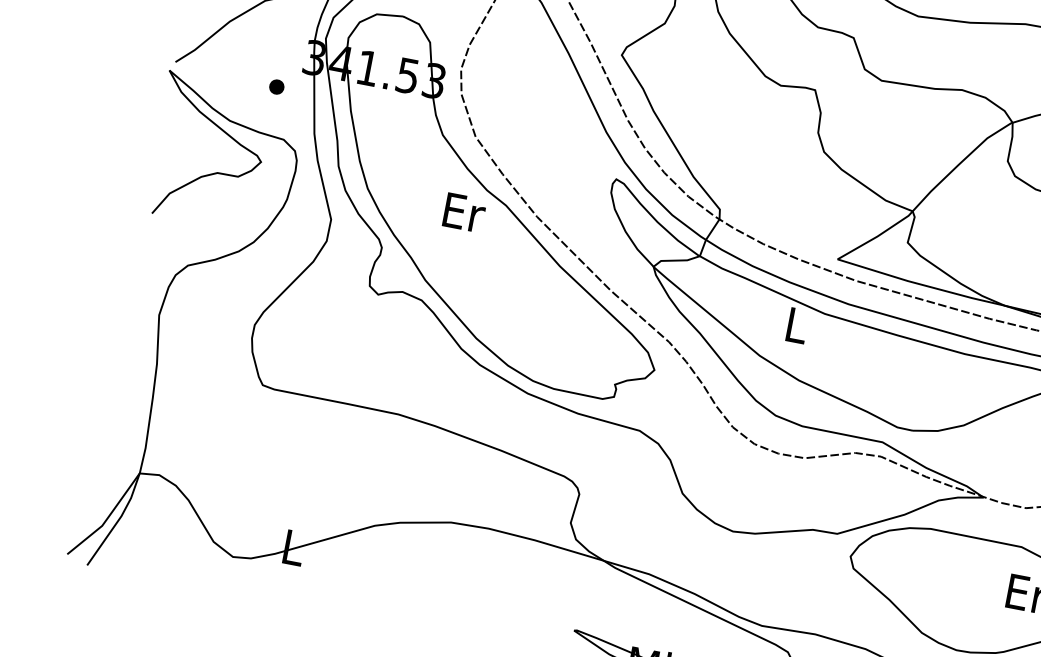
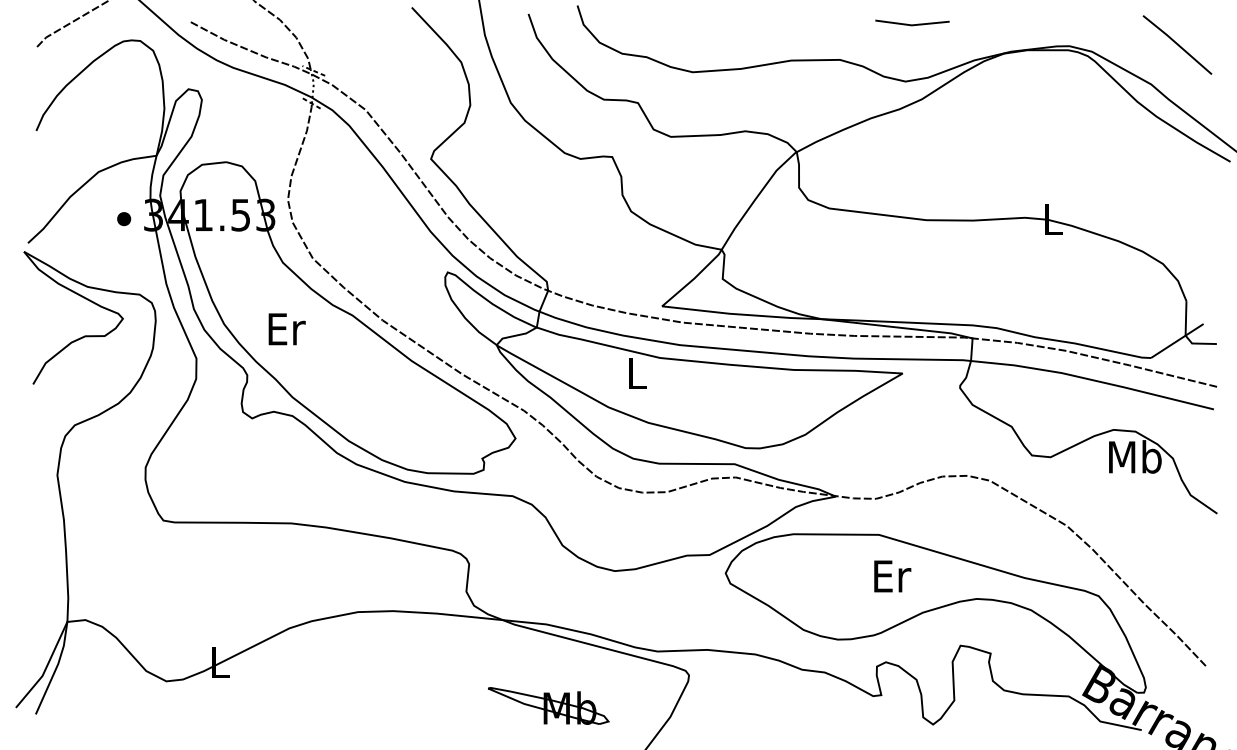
part: (277, 87) -> (124, 219), moved
text: (463, 212) -> (286, 329), moved

